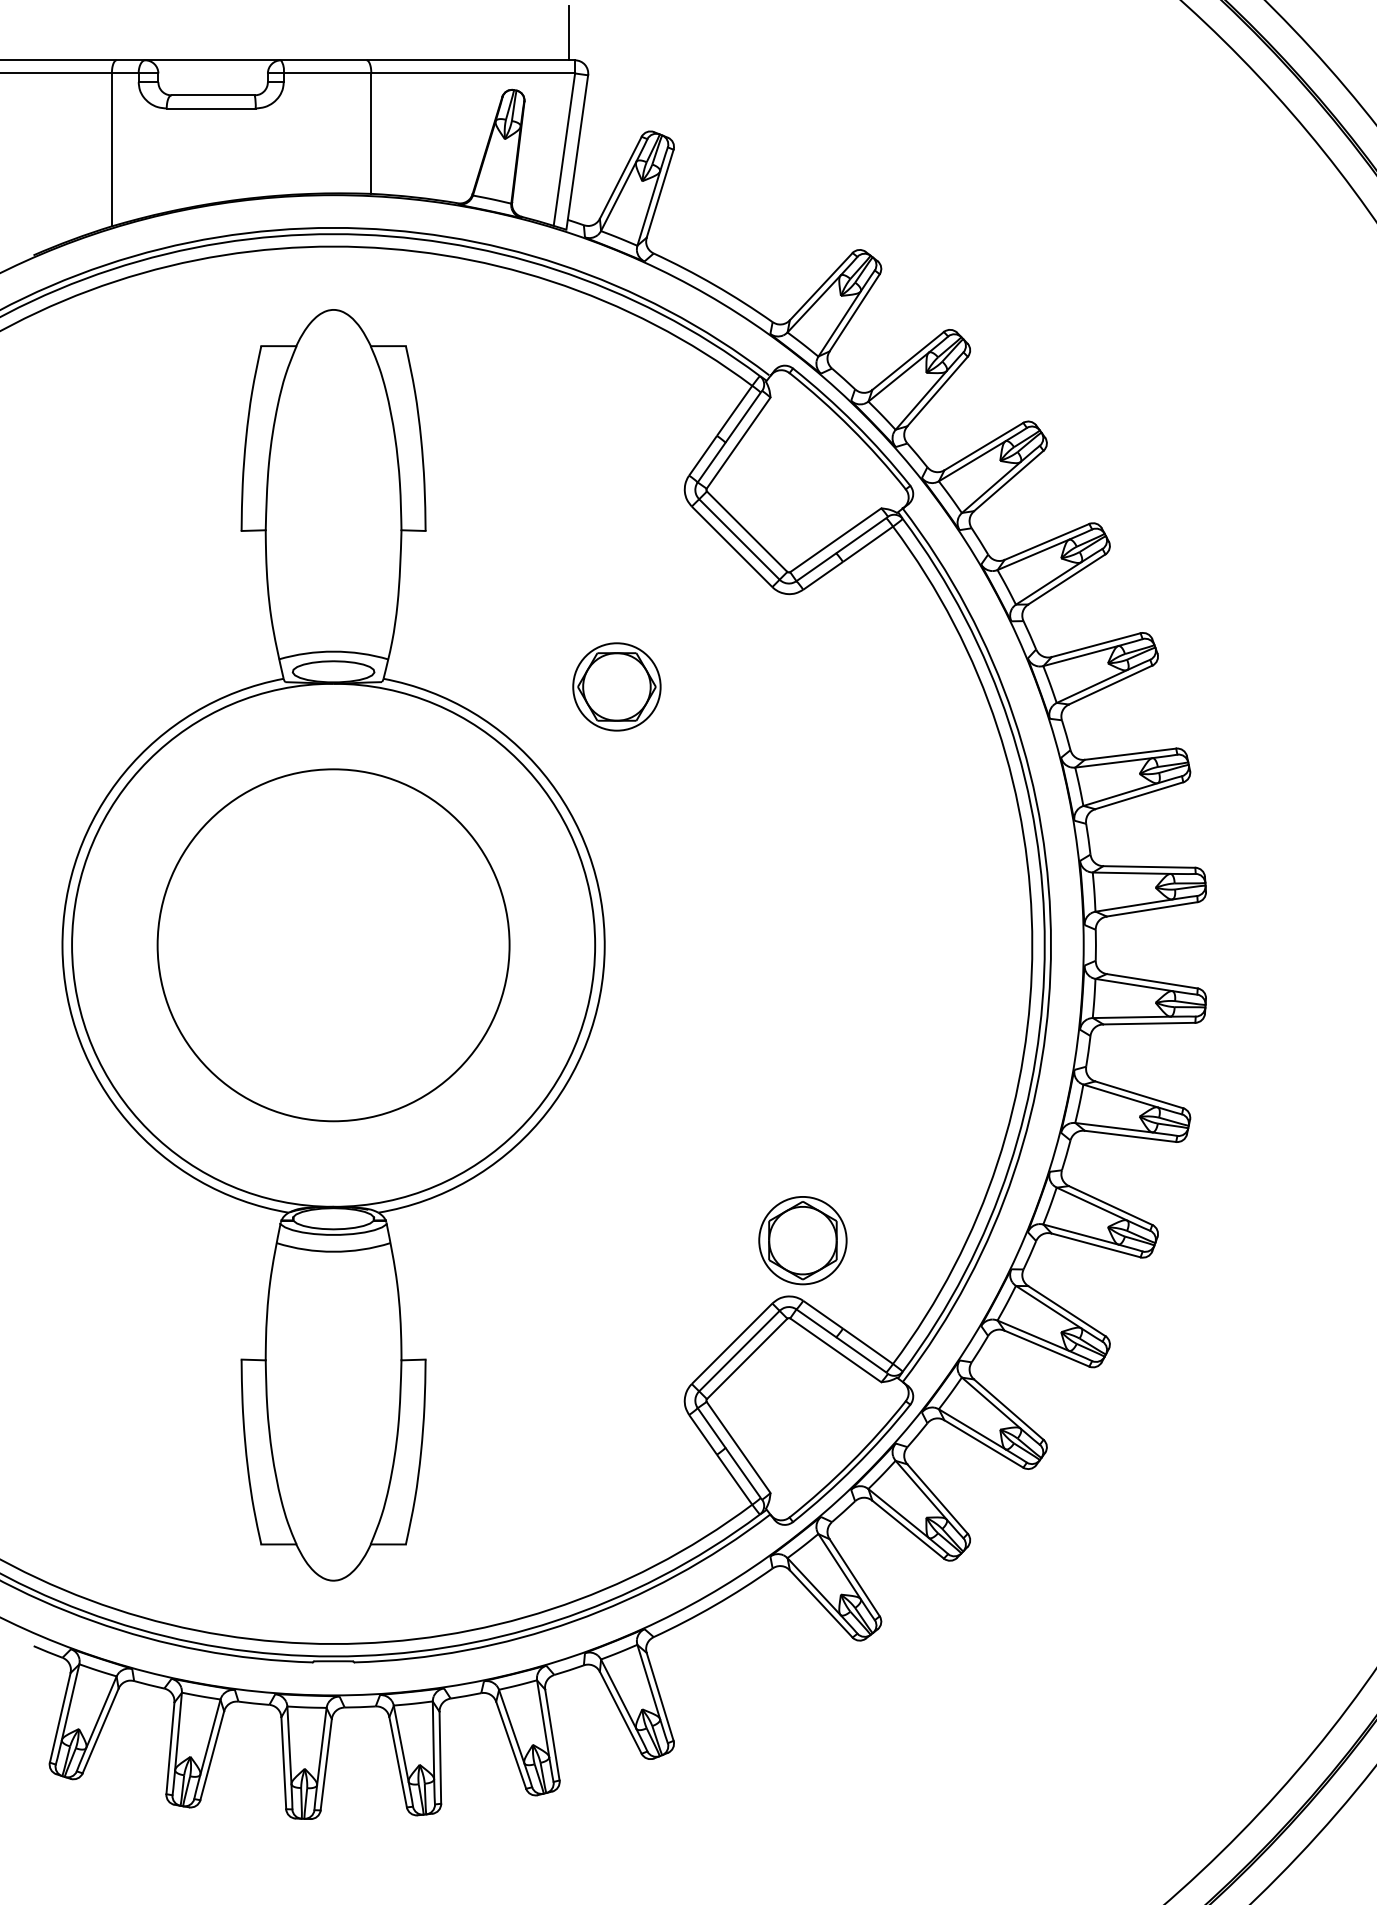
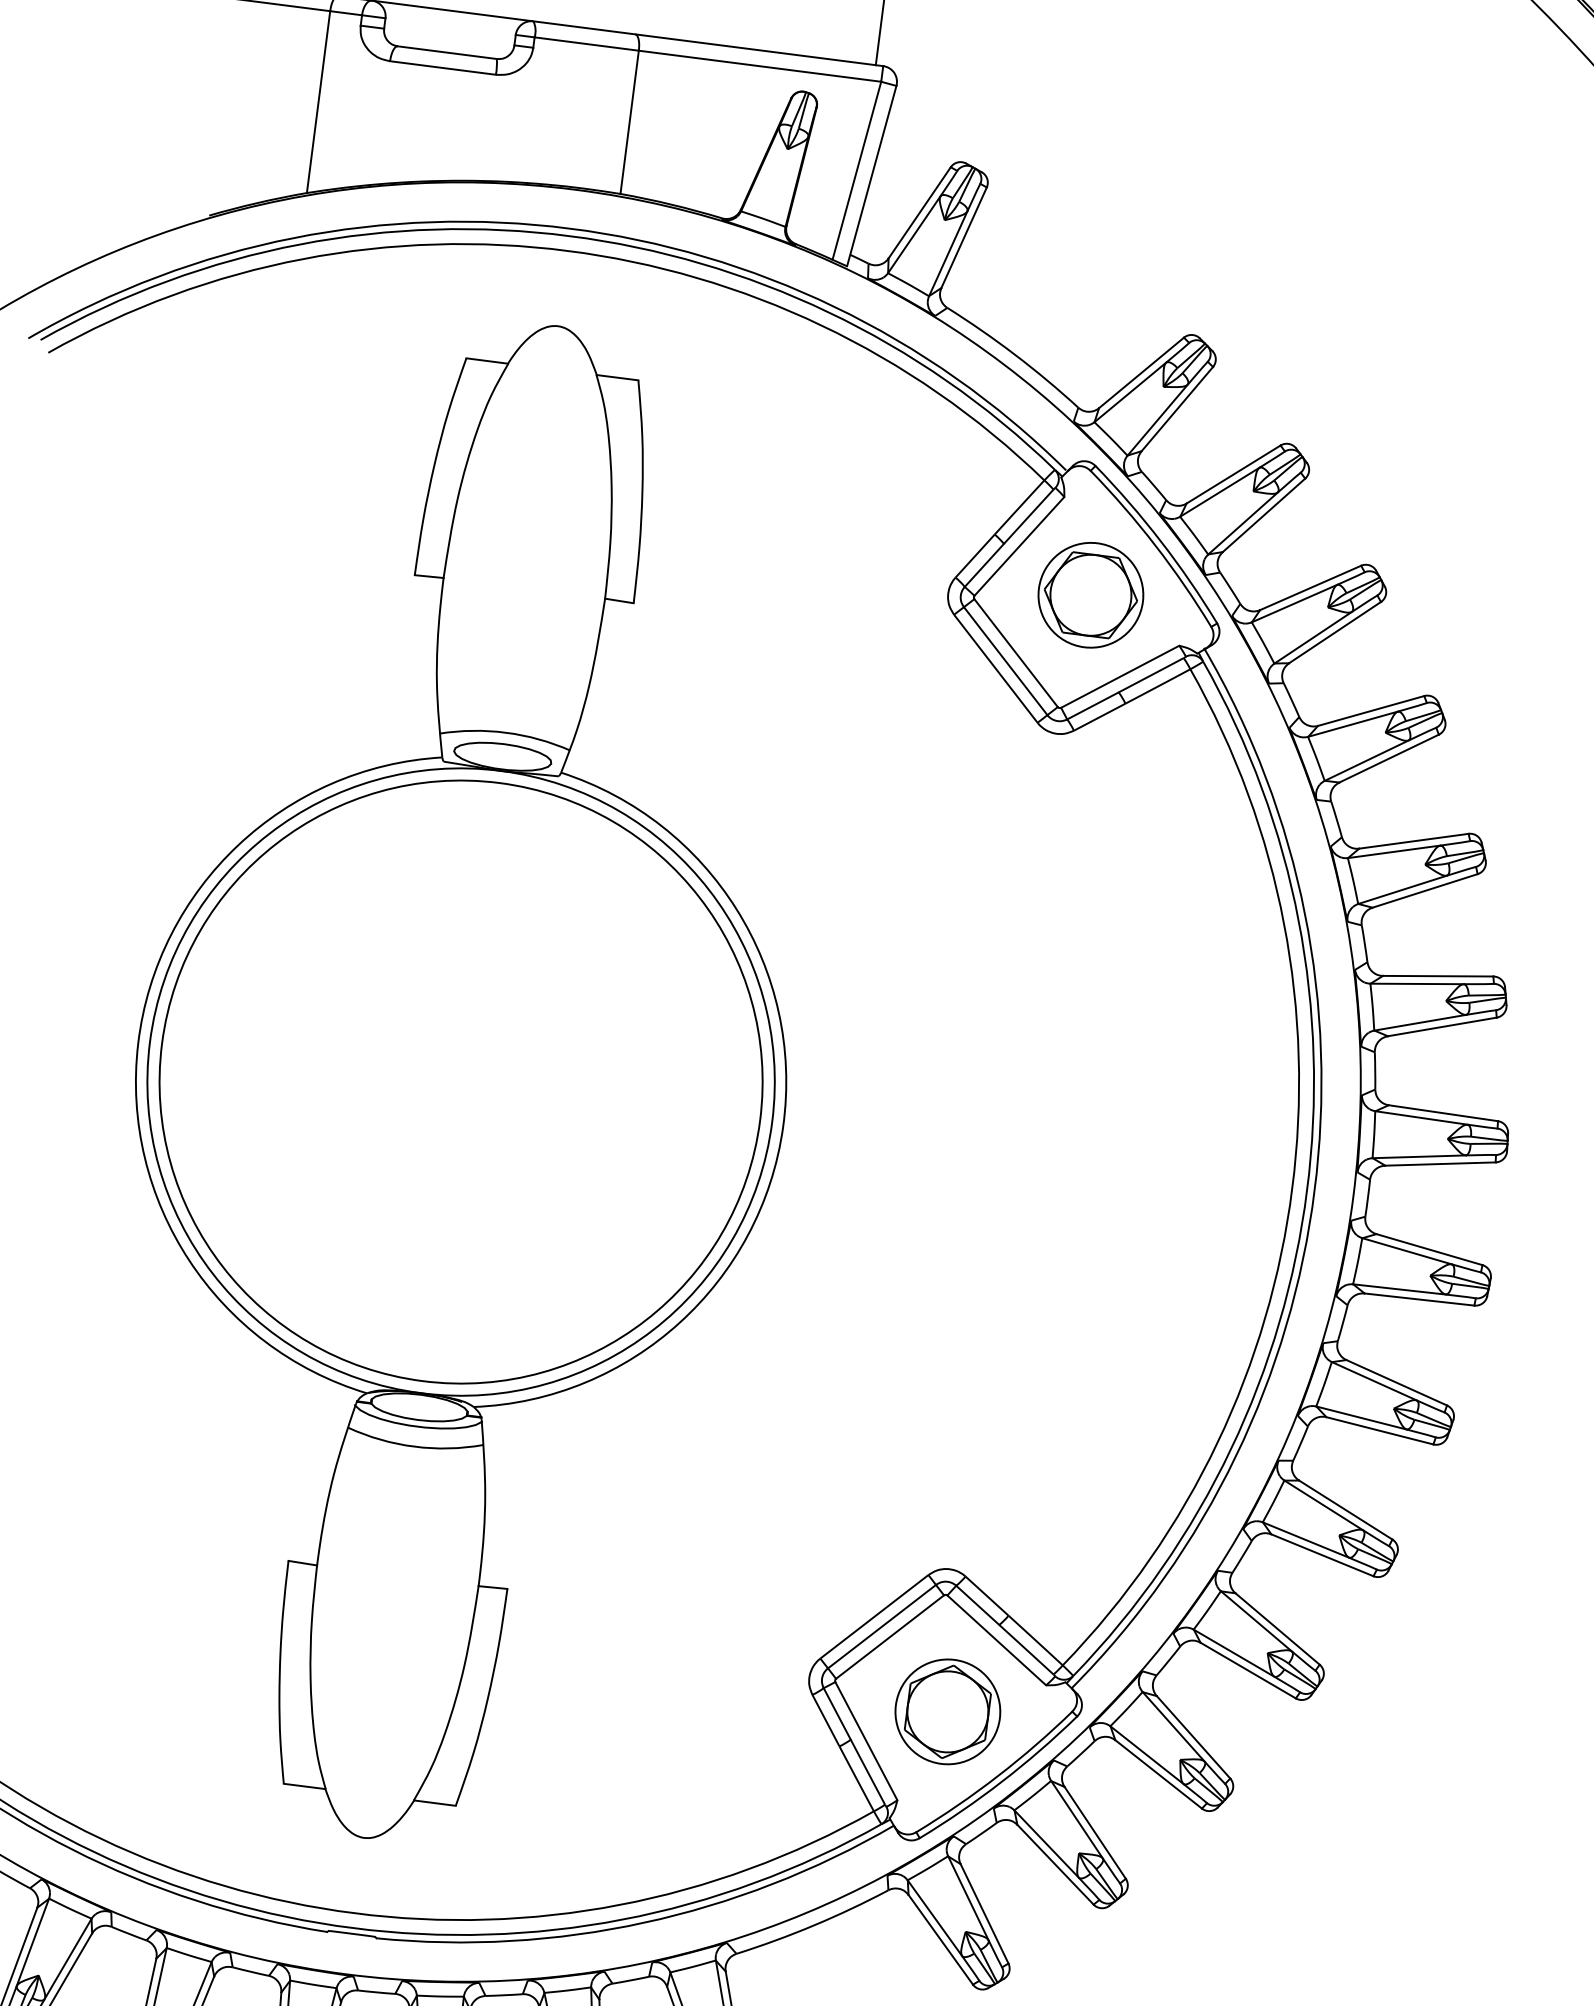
part: (616, 686) -> (1090, 594), moved
circle: (333, 944) -> (461, 1081), size x1.43
part: (802, 1240) -> (947, 1711), moved

